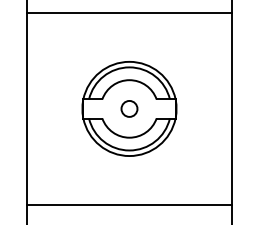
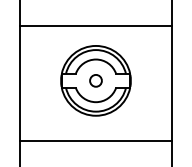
line: (128, 12) -> (95, 25), moved
line: (128, 204) -> (95, 140), moved

